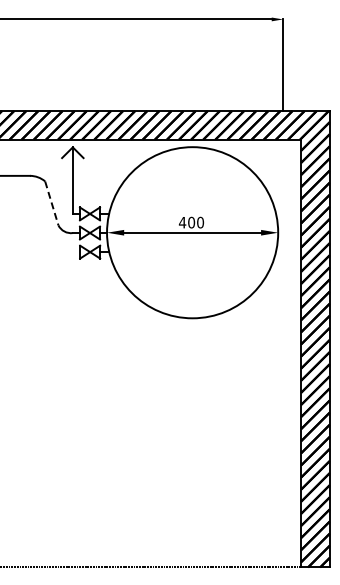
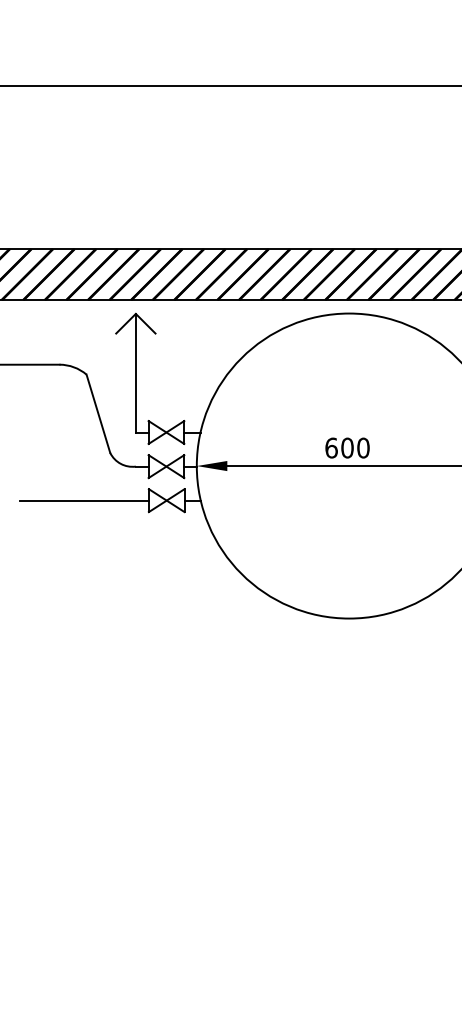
line: (51, 203) -> (97, 413), dashed -> solid
text: (181, 222) -> (329, 447), 400 -> 600
line: (43, 252) -> (83, 501), added

